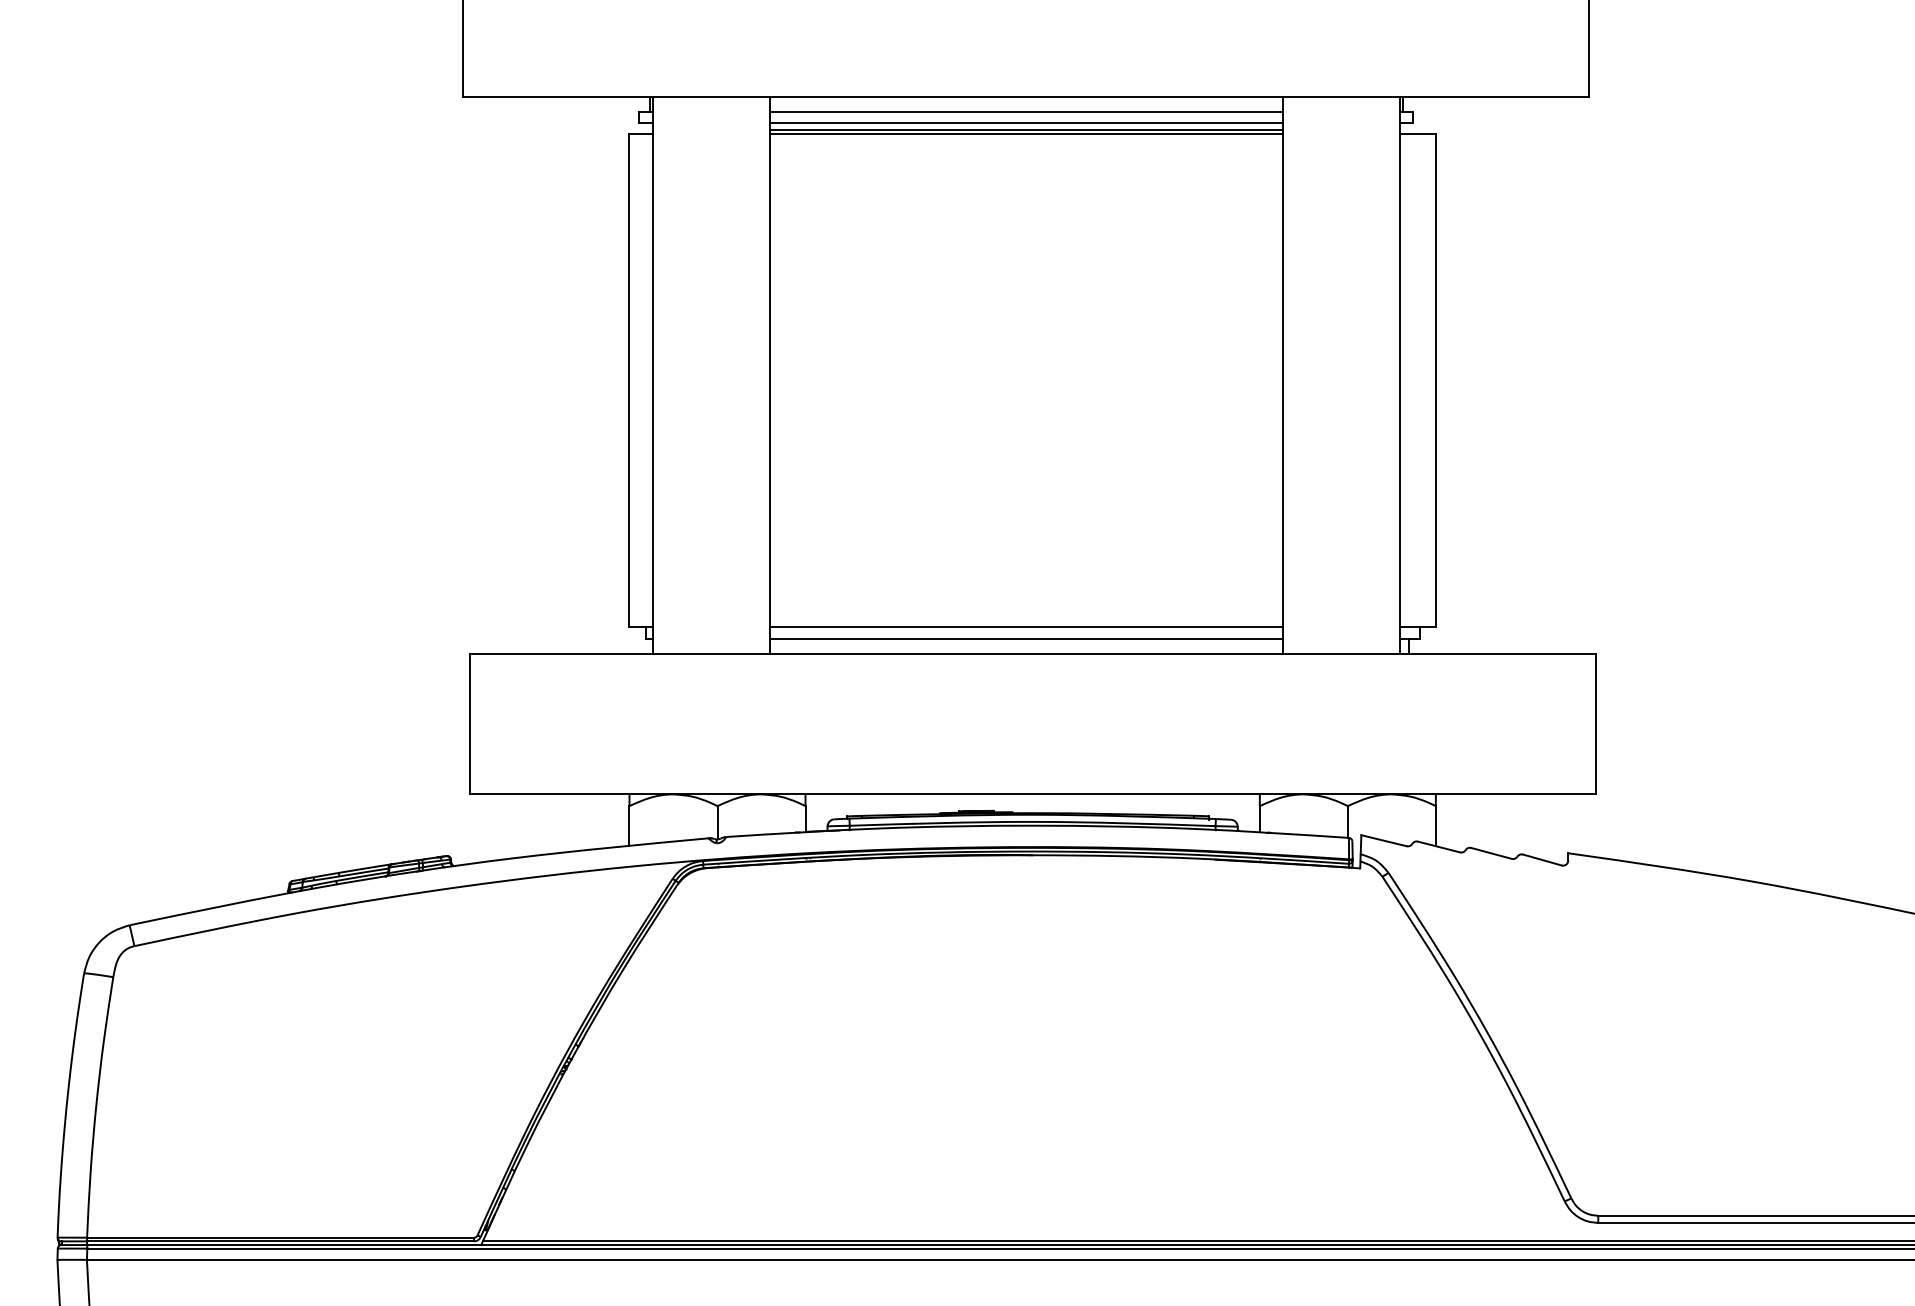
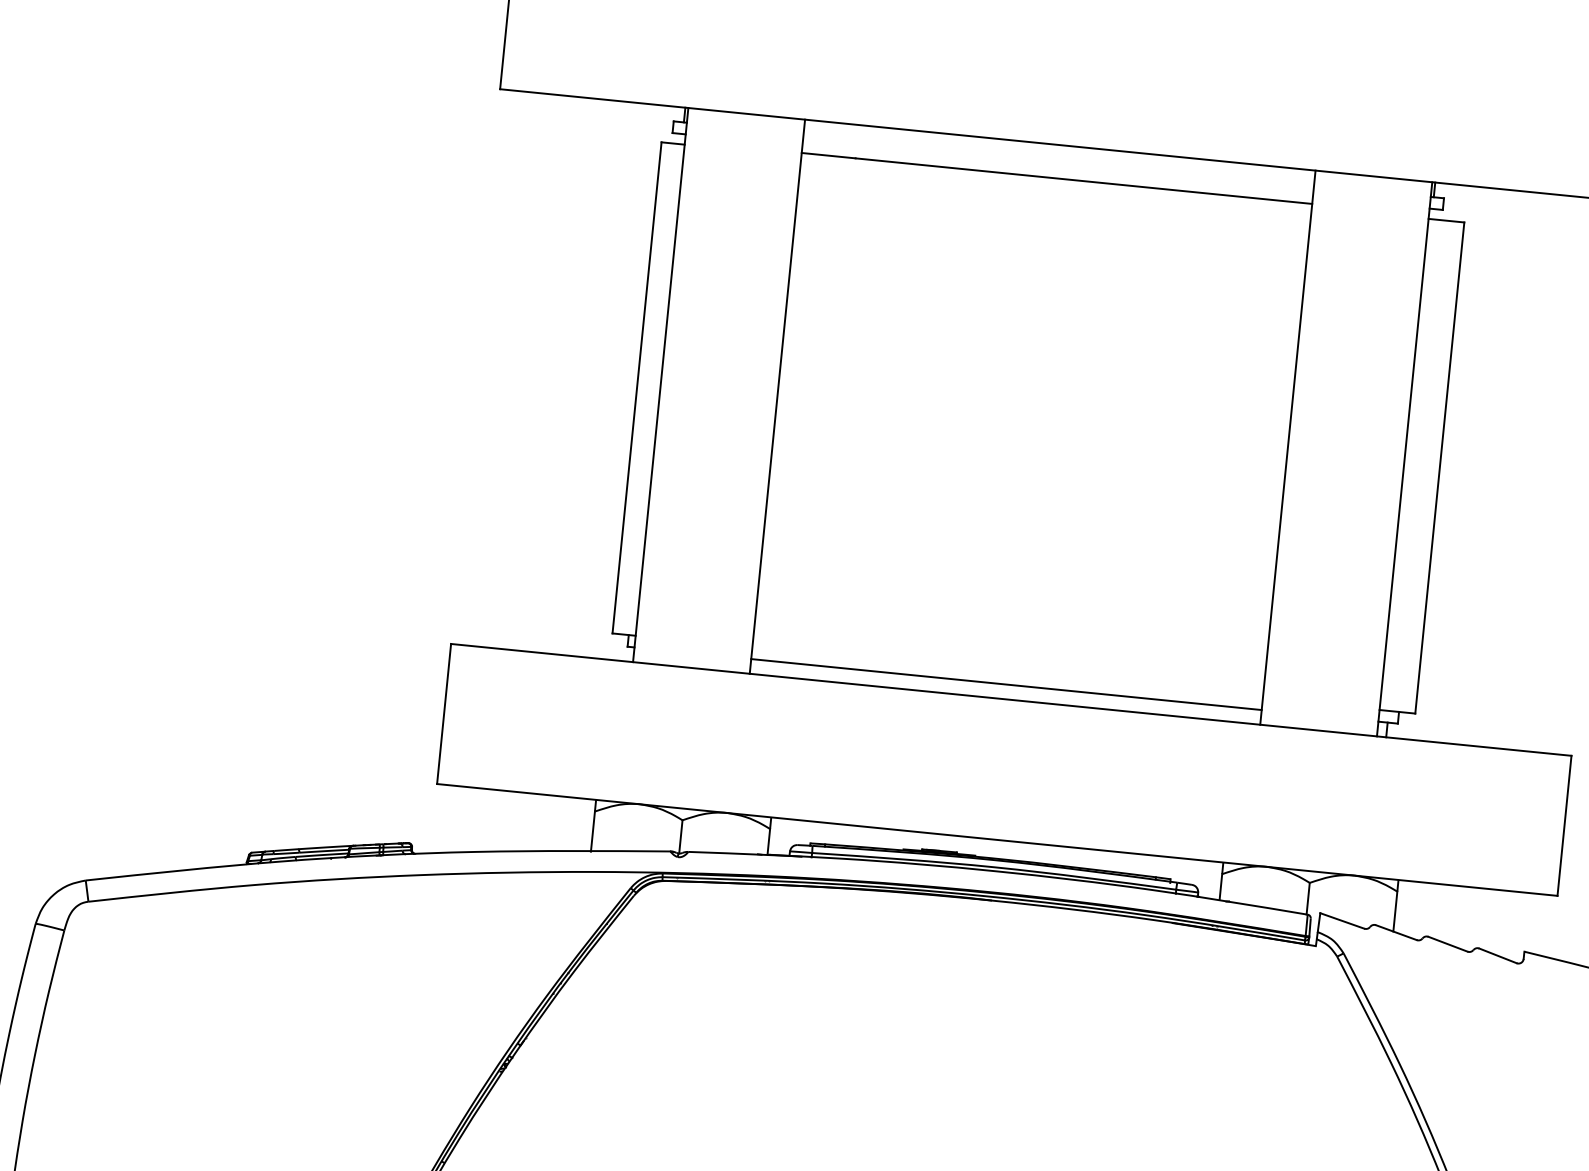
line: (1025, 111) -> (1058, 159), removed
line: (1025, 123) -> (1056, 171), removed
line: (1026, 133) -> (1056, 181), removed
line: (1026, 627) -> (1007, 673), removed

